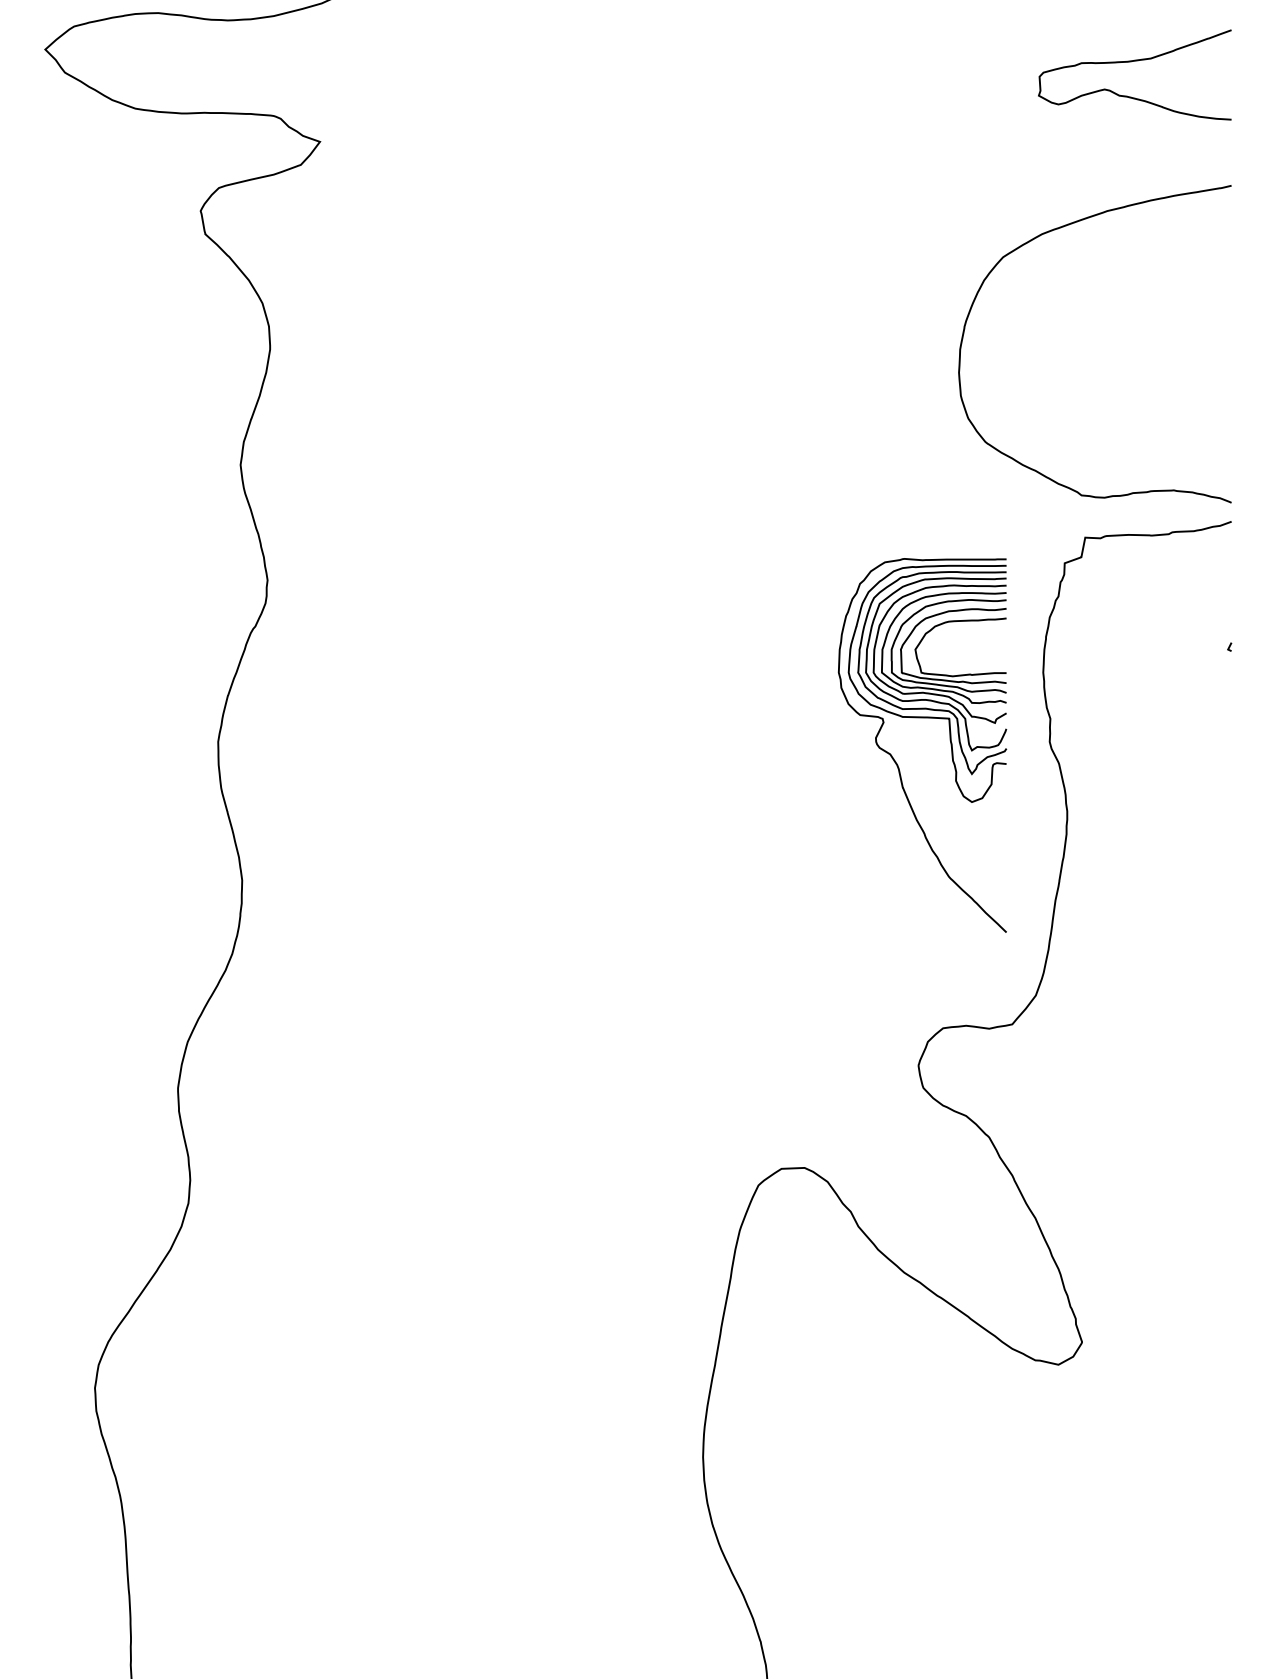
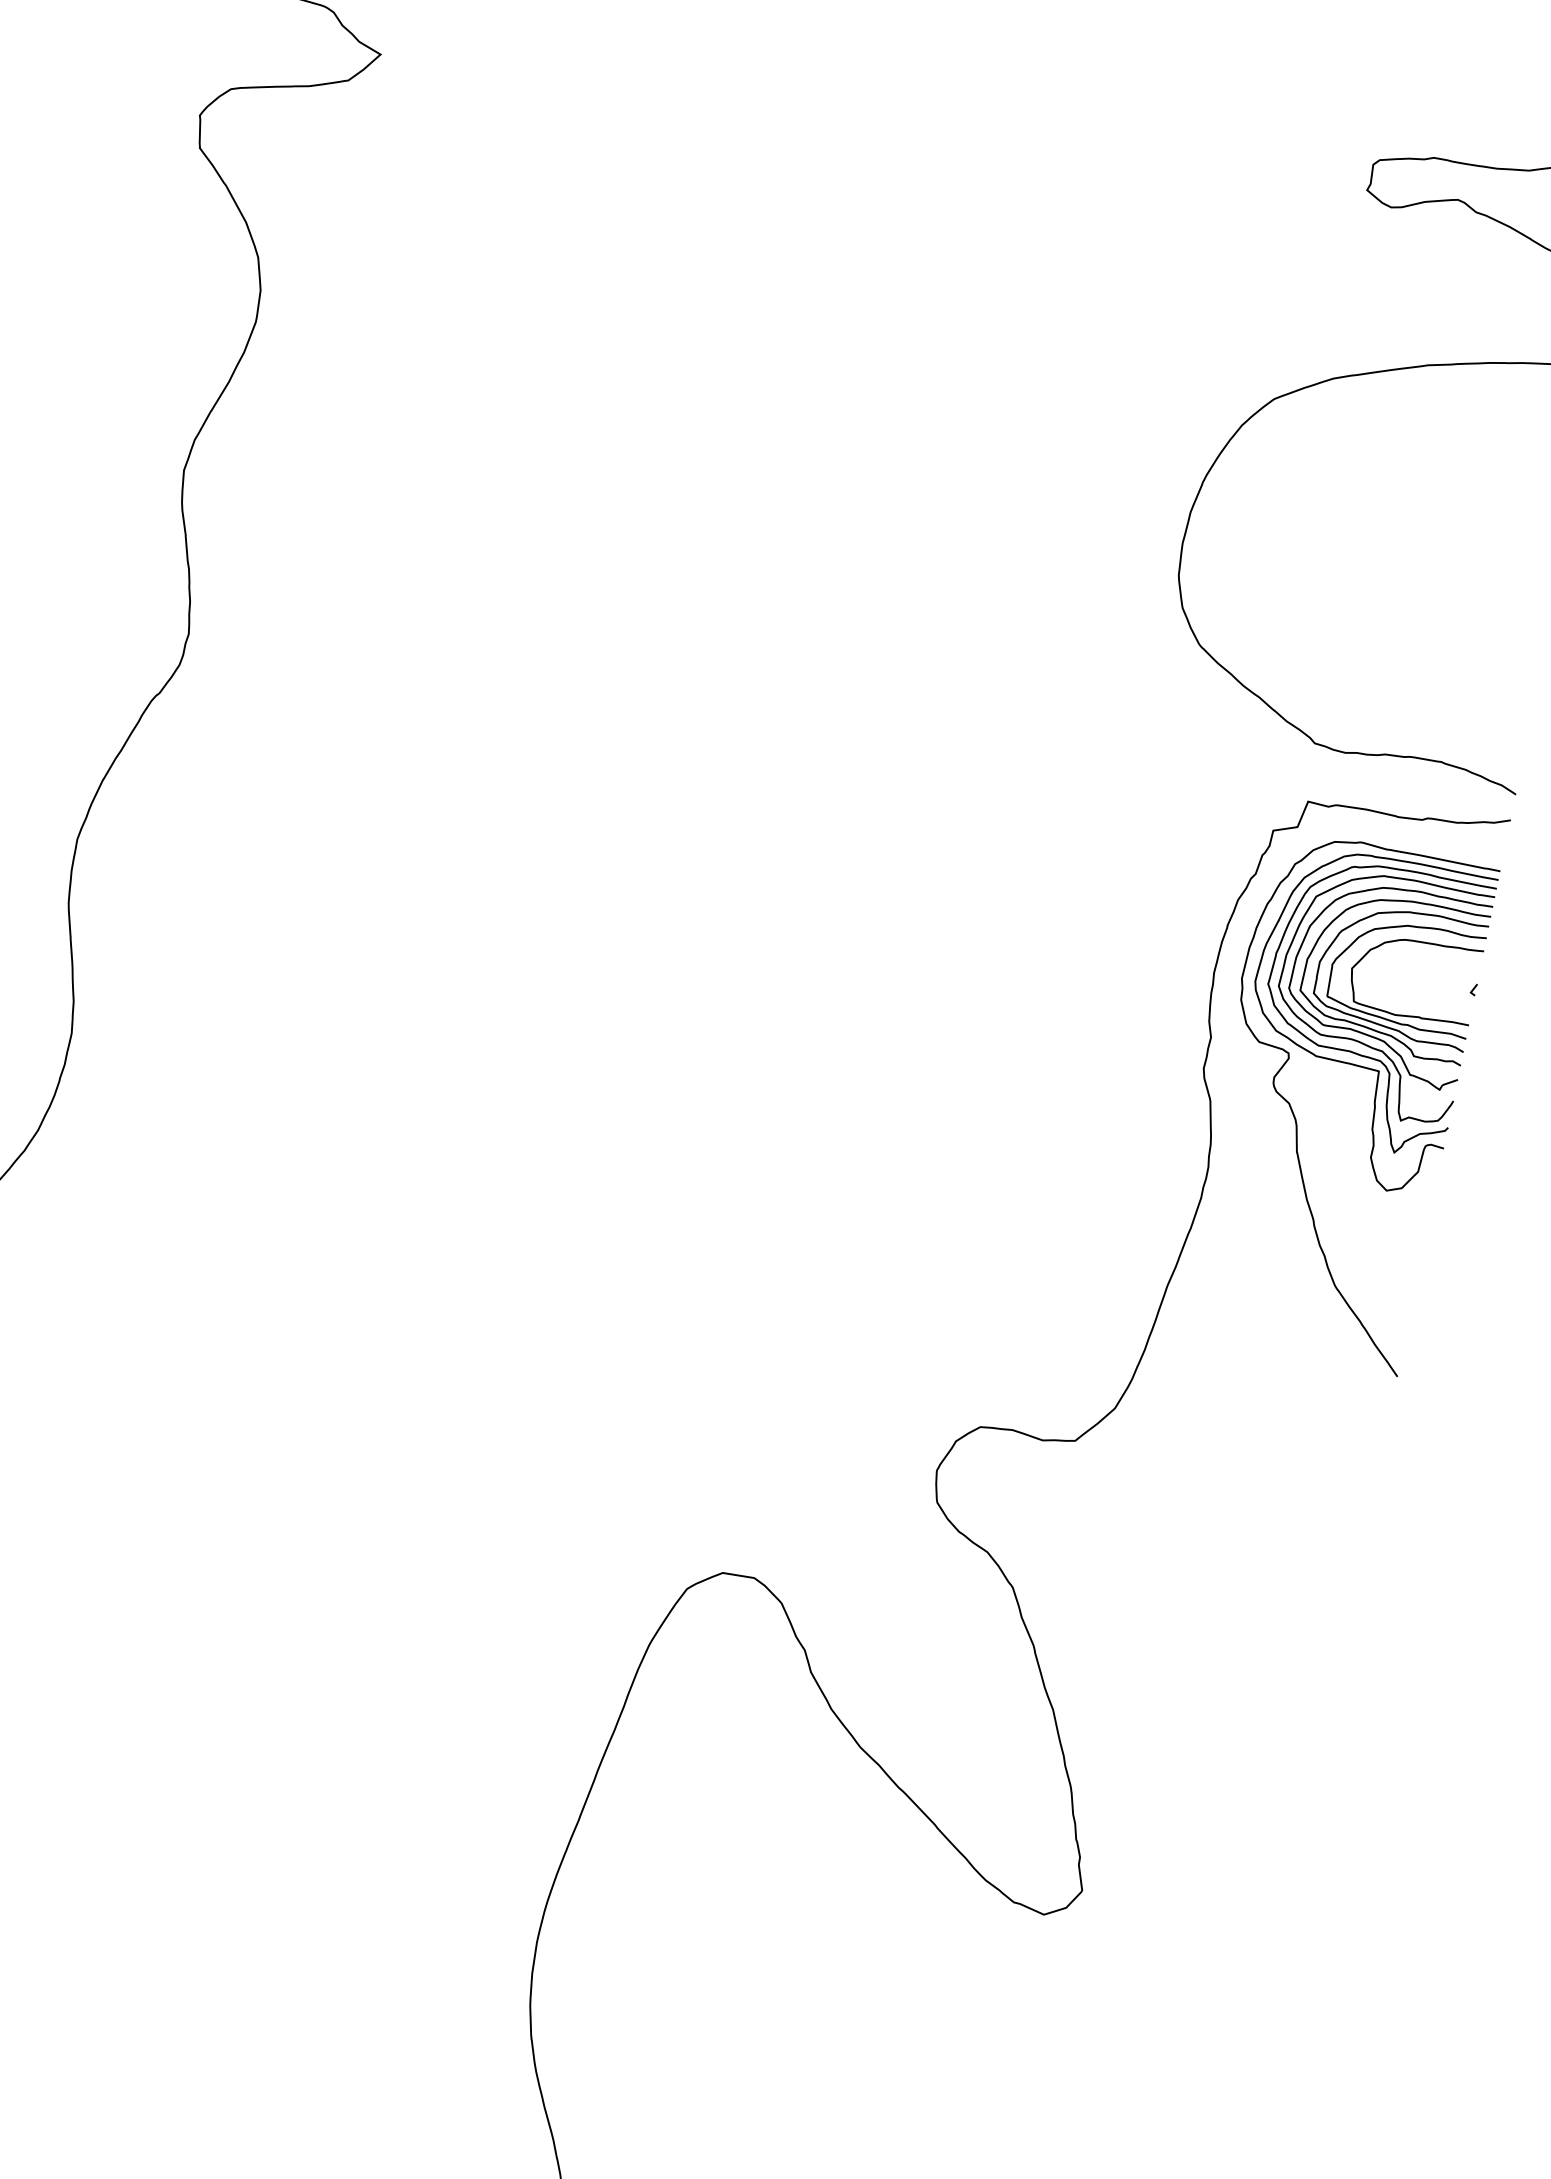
part: (922, 718) -> (1342, 1063), moved

